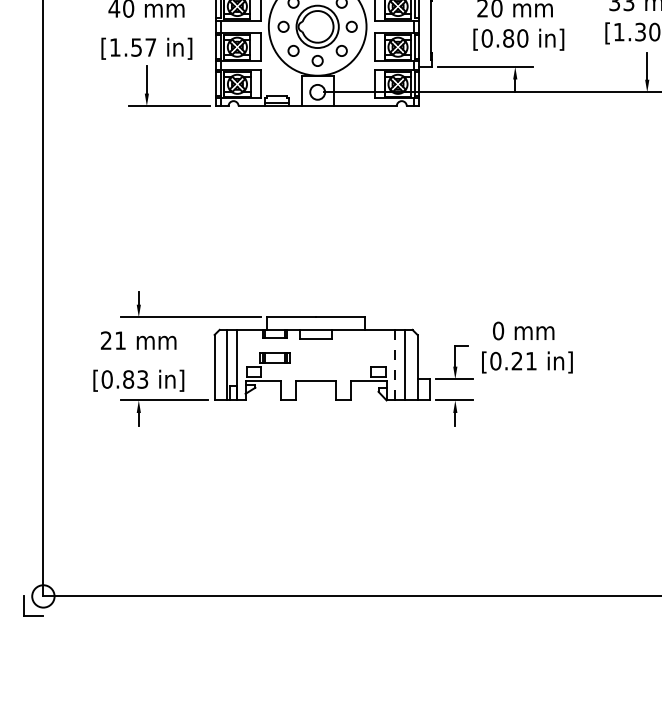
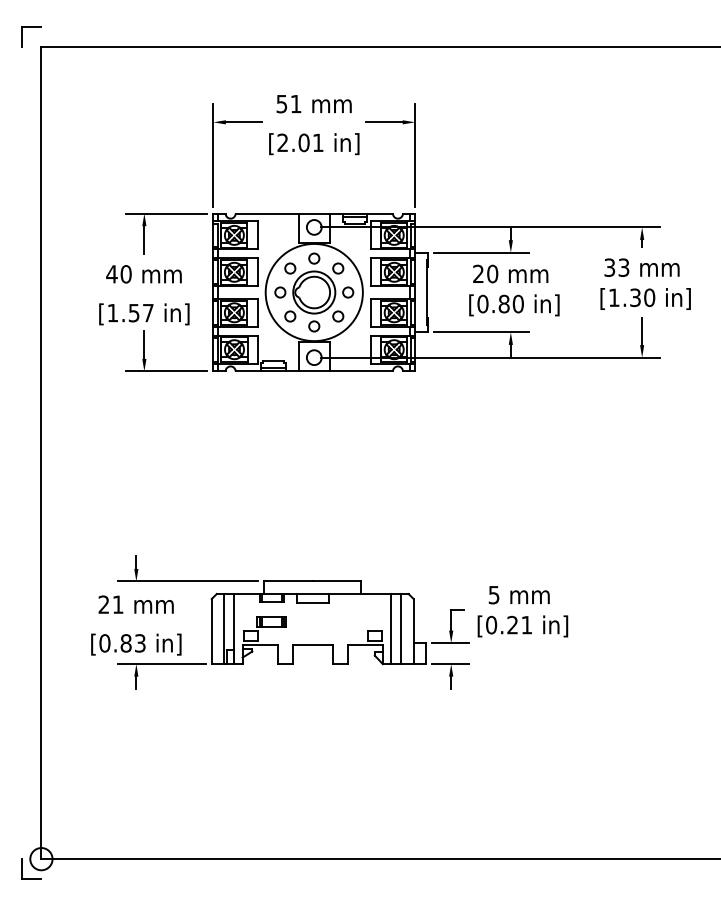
text: (497, 330) -> (493, 594), 0 -> 5
line: (395, 365) -> (391, 629), dashed -> solid

